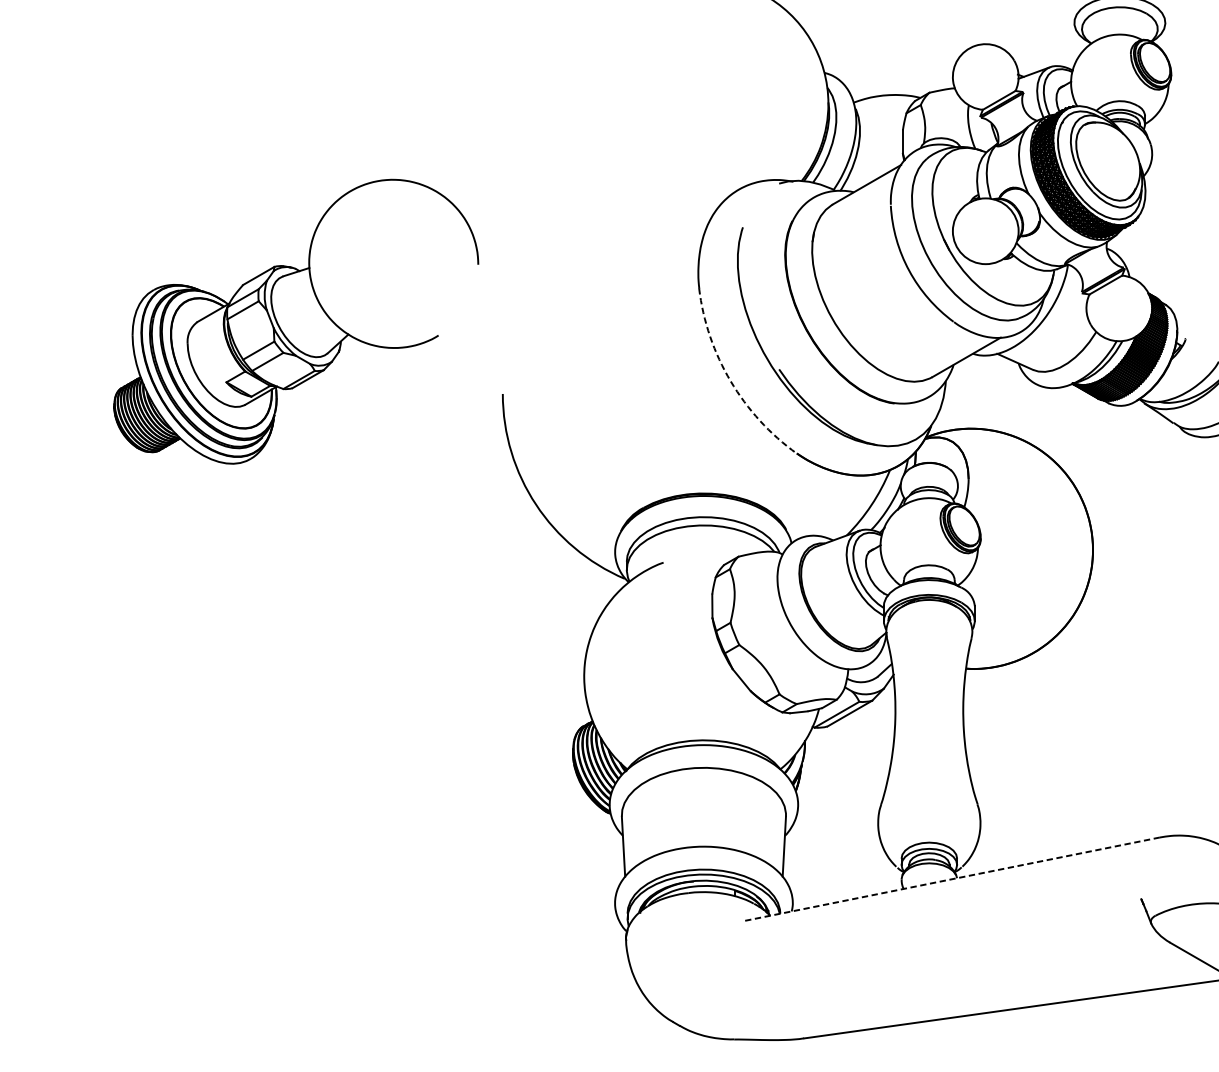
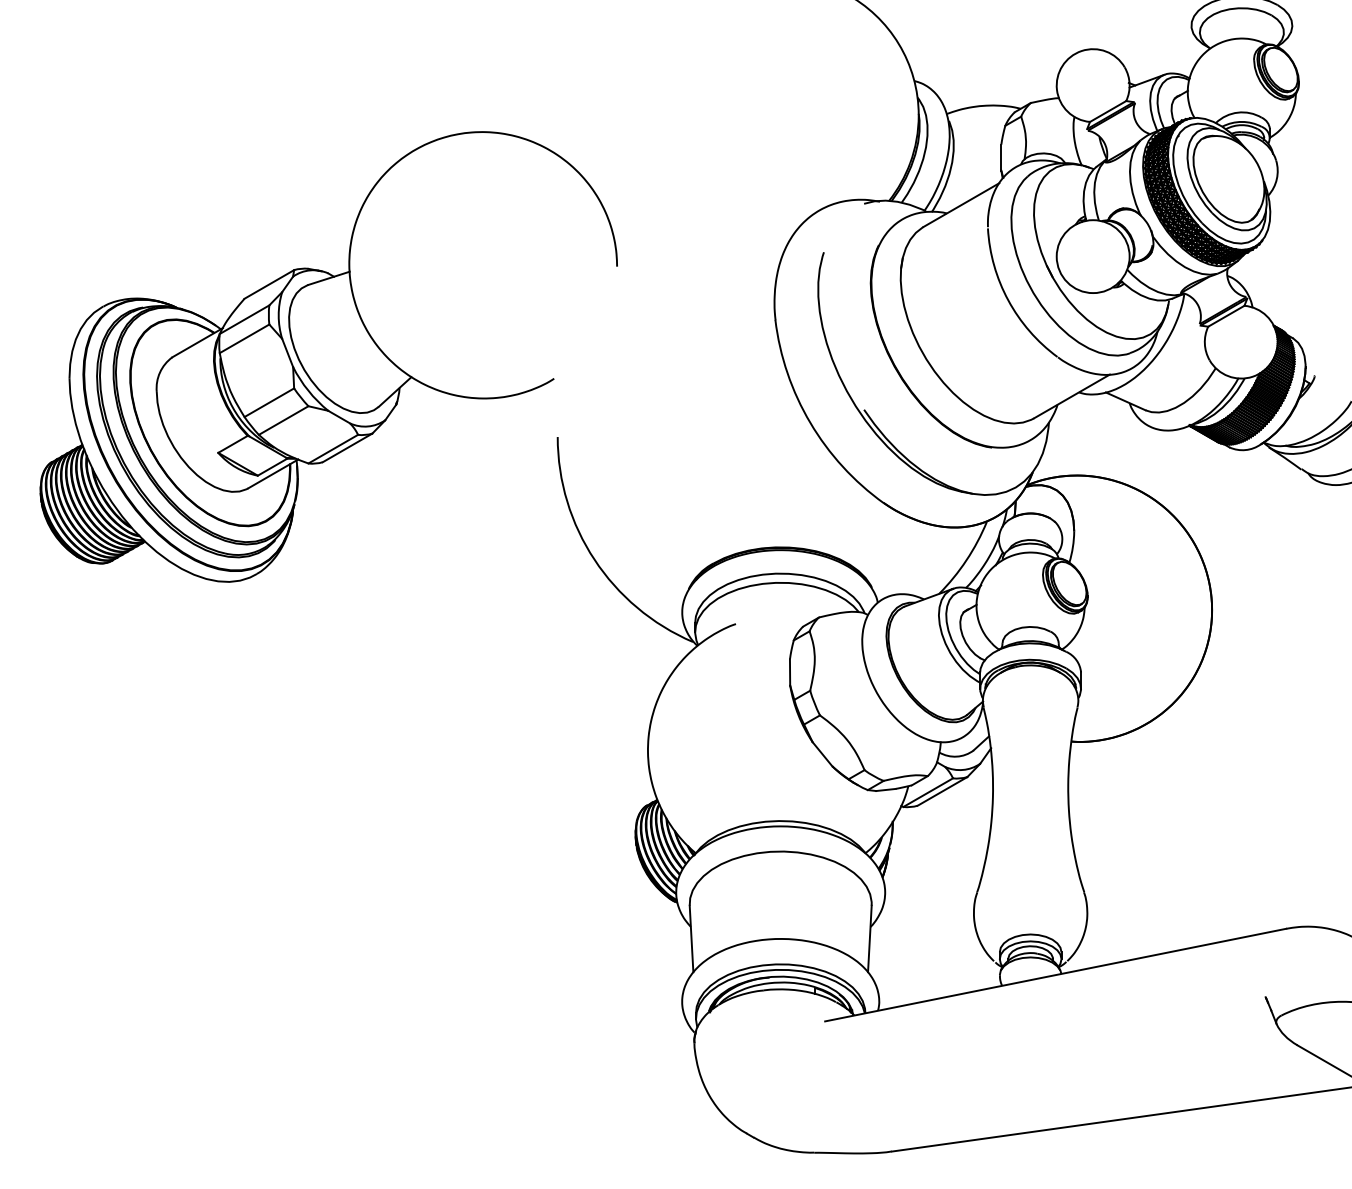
part: (296, 321) -> (328, 356), size x1.43
arc: (730, 380) -> (810, 422), dashed -> solid
line: (951, 879) -> (1055, 975), dashed -> solid

